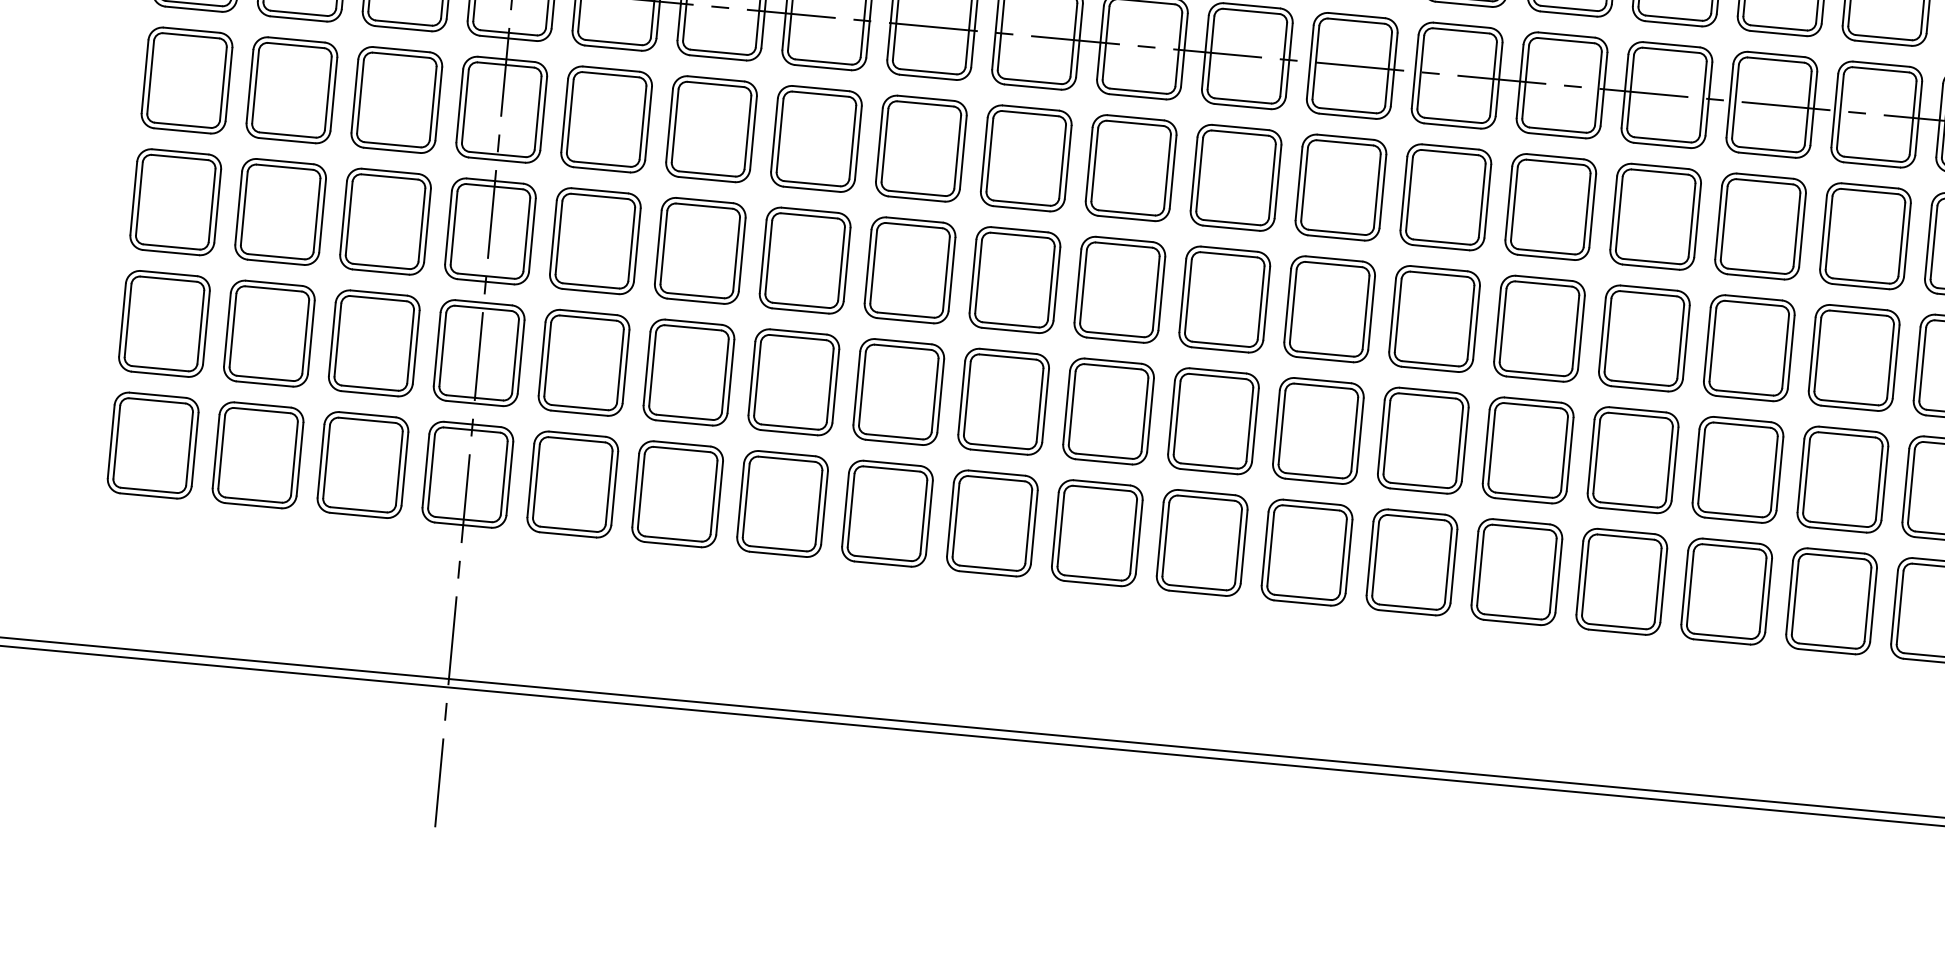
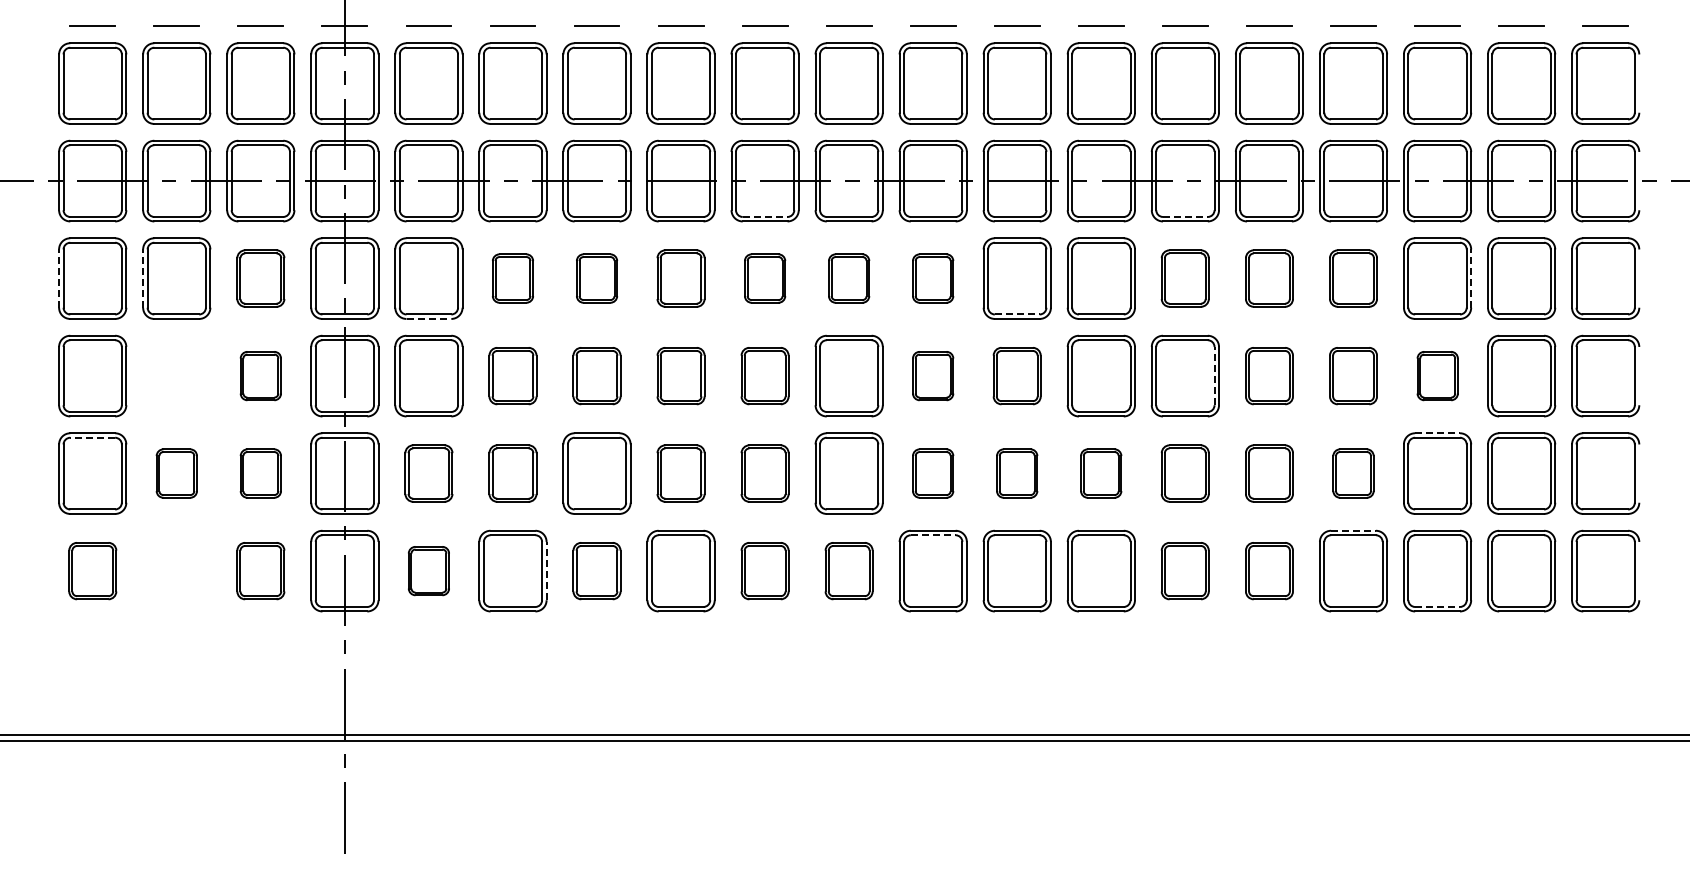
line: (145, 76) -> (59, 278), solid -> dashed
line: (1033, 80) -> (765, 216), solid -> dashed
line: (250, 86) -> (143, 278), solid -> dashed
part: (396, 99) -> (260, 278), size x0.7
part: (710, 129) -> (512, 278), size x0.6
line: (1558, 129) -> (1185, 216), solid -> dashed
part: (815, 138) -> (596, 278), size x0.6
part: (920, 148) -> (680, 278), size x0.7
part: (1025, 158) -> (764, 278), size x0.6
part: (1130, 167) -> (848, 278), size x0.6
line: (602, 169) -> (429, 318), solid -> dashed
part: (1235, 177) -> (932, 278), size x0.6
part: (1549, 206) -> (1184, 278), size x0.7
part: (280, 211) -> (176, 375), removed
part: (1655, 216) -> (1269, 278), size x0.7
part: (385, 220) -> (260, 375), size x0.6
part: (1760, 226) -> (1353, 278), size x0.7
line: (1337, 232) -> (1017, 314), solid -> dashed
line: (1907, 240) -> (1471, 278), solid -> dashed
part: (699, 250) -> (512, 375), size x0.7
part: (804, 259) -> (596, 375), size x0.7
part: (909, 269) -> (680, 375), size x0.7
line: (168, 278) -> (92, 437), solid -> dashed
part: (1014, 279) -> (764, 375), size x0.7
part: (1223, 298) -> (932, 375), size x0.6
part: (1328, 308) -> (1016, 375), size x0.7
line: (1575, 331) -> (1214, 375), solid -> dashed
part: (269, 333) -> (176, 473), size x0.6
part: (1644, 337) -> (1269, 375), size x0.7
part: (373, 343) -> (260, 473), size x0.6
part: (1749, 347) -> (1353, 375), size x0.7
part: (1854, 357) -> (1437, 375), size x0.6
part: (583, 362) -> (428, 473), size x0.7
part: (688, 372) -> (512, 473), size x0.7
part: (898, 391) -> (680, 473), size x0.7
part: (1002, 401) -> (764, 473), size x0.7
part: (1212, 421) -> (932, 473), size x0.6
line: (1848, 429) -> (1438, 433), solid -> dashed
part: (1317, 430) -> (1016, 473), size x0.6
part: (1422, 440) -> (1100, 473), size x0.6
part: (152, 444) -> (92, 570), size x0.7
part: (1527, 450) -> (1184, 473), size x0.7
part: (257, 454) -> (176, 570), removed
part: (1633, 460) -> (1269, 473), size x0.7
part: (362, 464) -> (260, 570), size x0.7
part: (1737, 469) -> (1353, 473), size x0.6
part: (572, 483) -> (428, 570), size x0.6
line: (719, 497) -> (546, 570), solid -> dashed
line: (1206, 498) -> (933, 535), solid -> dashed
part: (781, 503) -> (596, 570), size x0.7
part: (991, 522) -> (764, 570), size x0.7
part: (1096, 532) -> (848, 570), size x0.7
line: (1732, 541) -> (1354, 530), solid -> dashed
part: (1515, 571) -> (1184, 570), size x0.7
part: (1621, 581) -> (1269, 570), size x0.7
line: (1828, 645) -> (1438, 606), solid -> dashed

